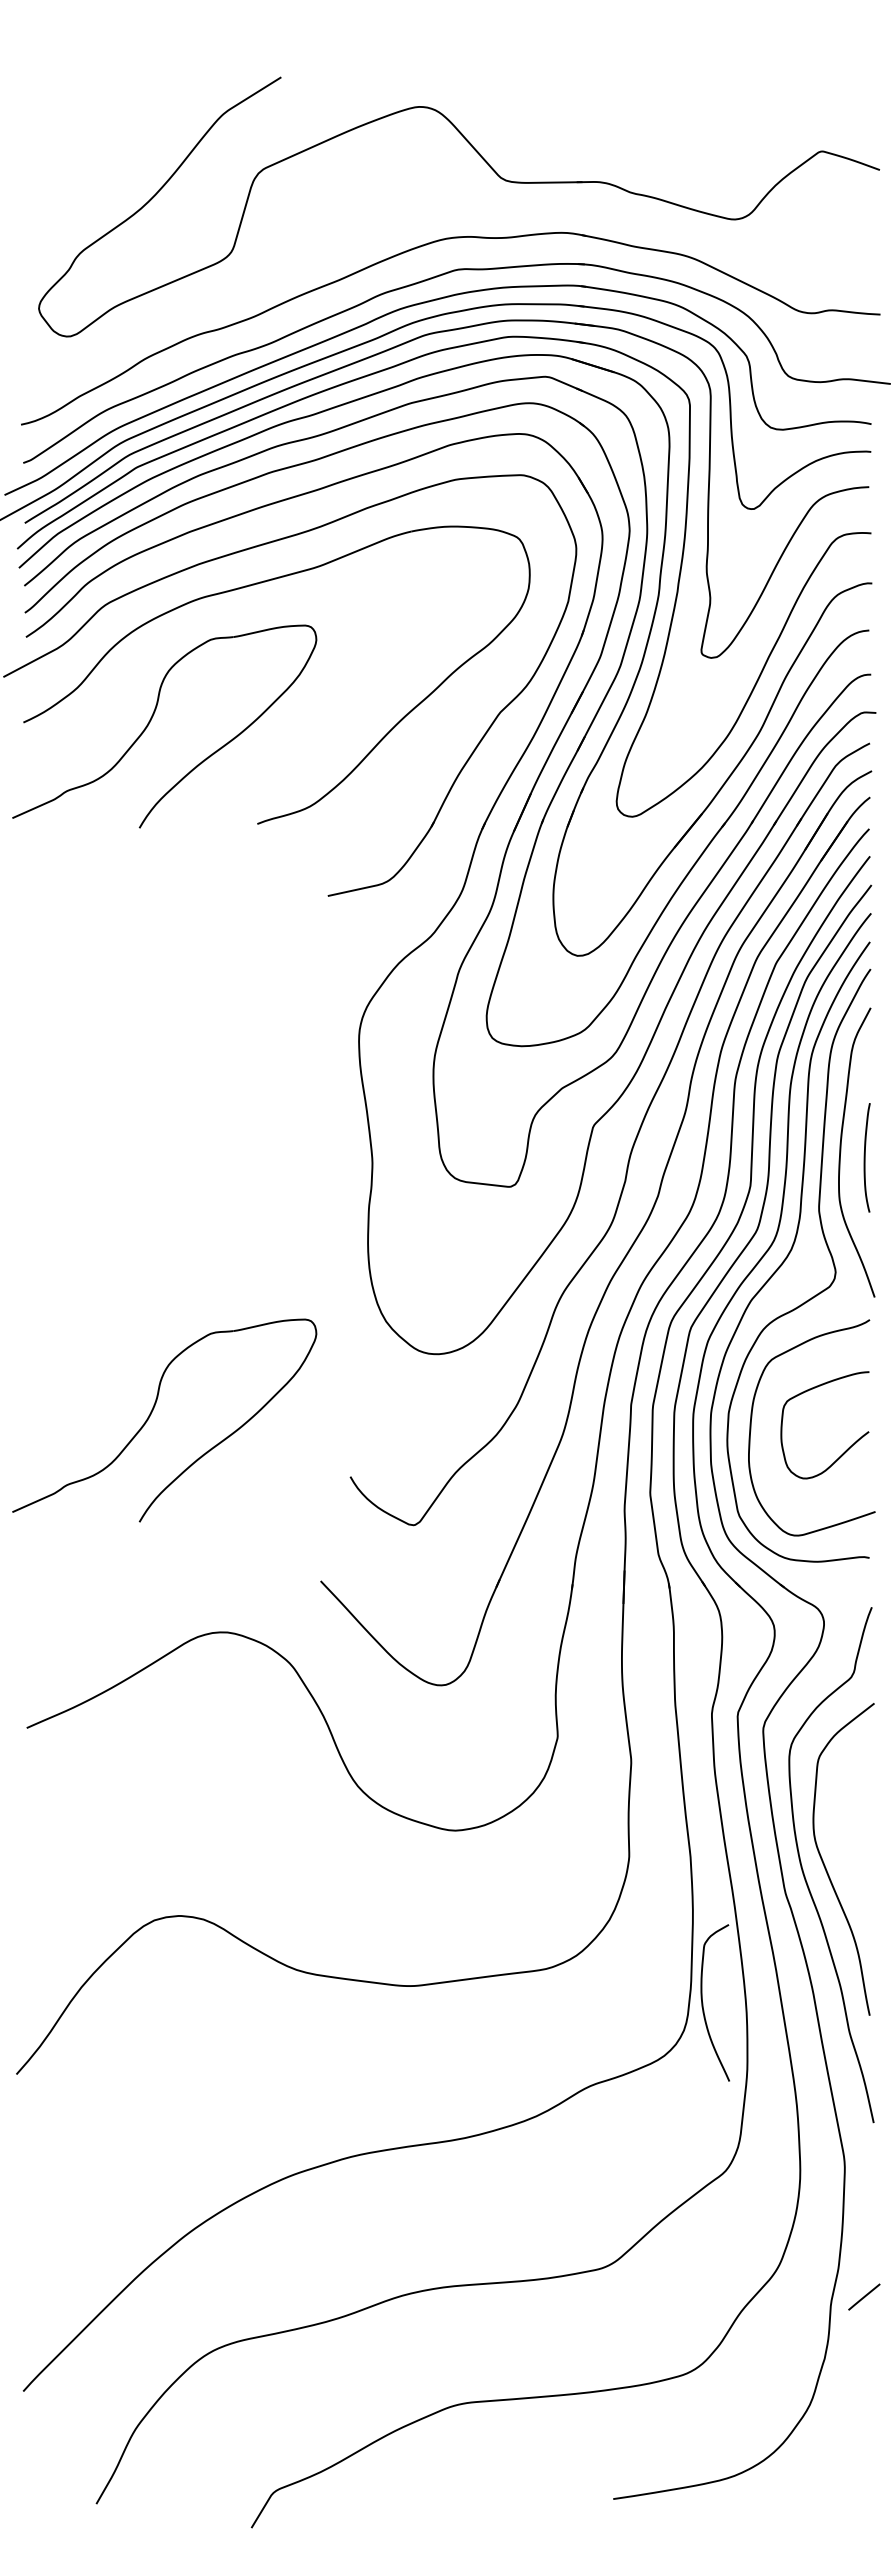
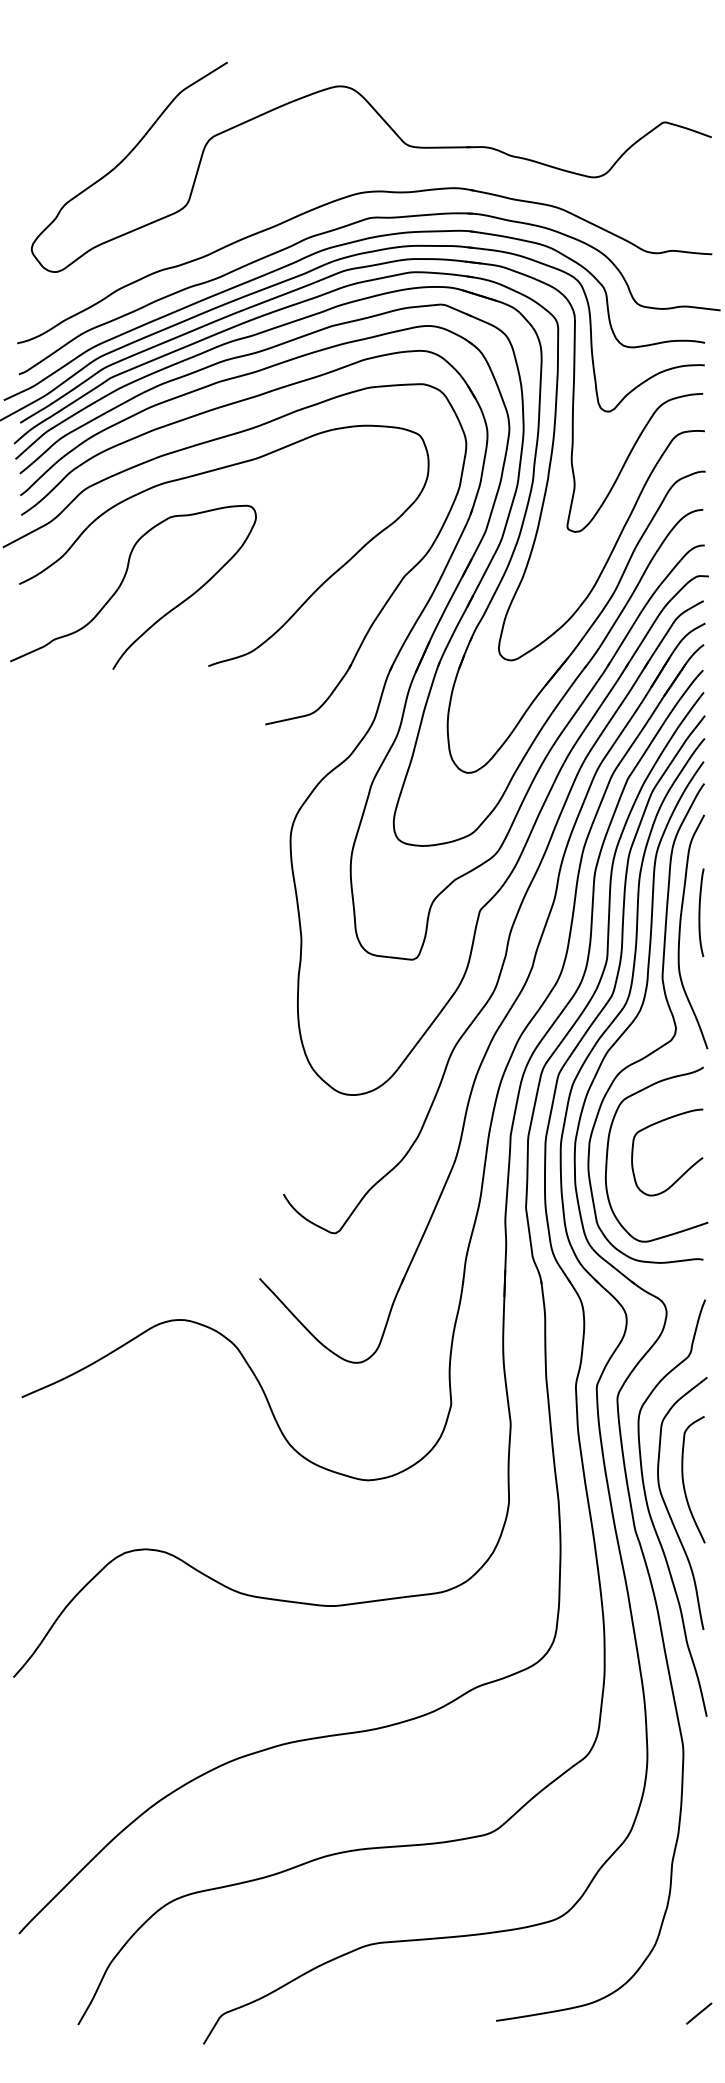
curve: (865, 1157) -> (700, 912), moved
part: (151, 1414) -> (122, 1143), removed
curve: (703, 2002) -> (683, 1479), moved
line: (864, 2296) -> (699, 2013), moved

